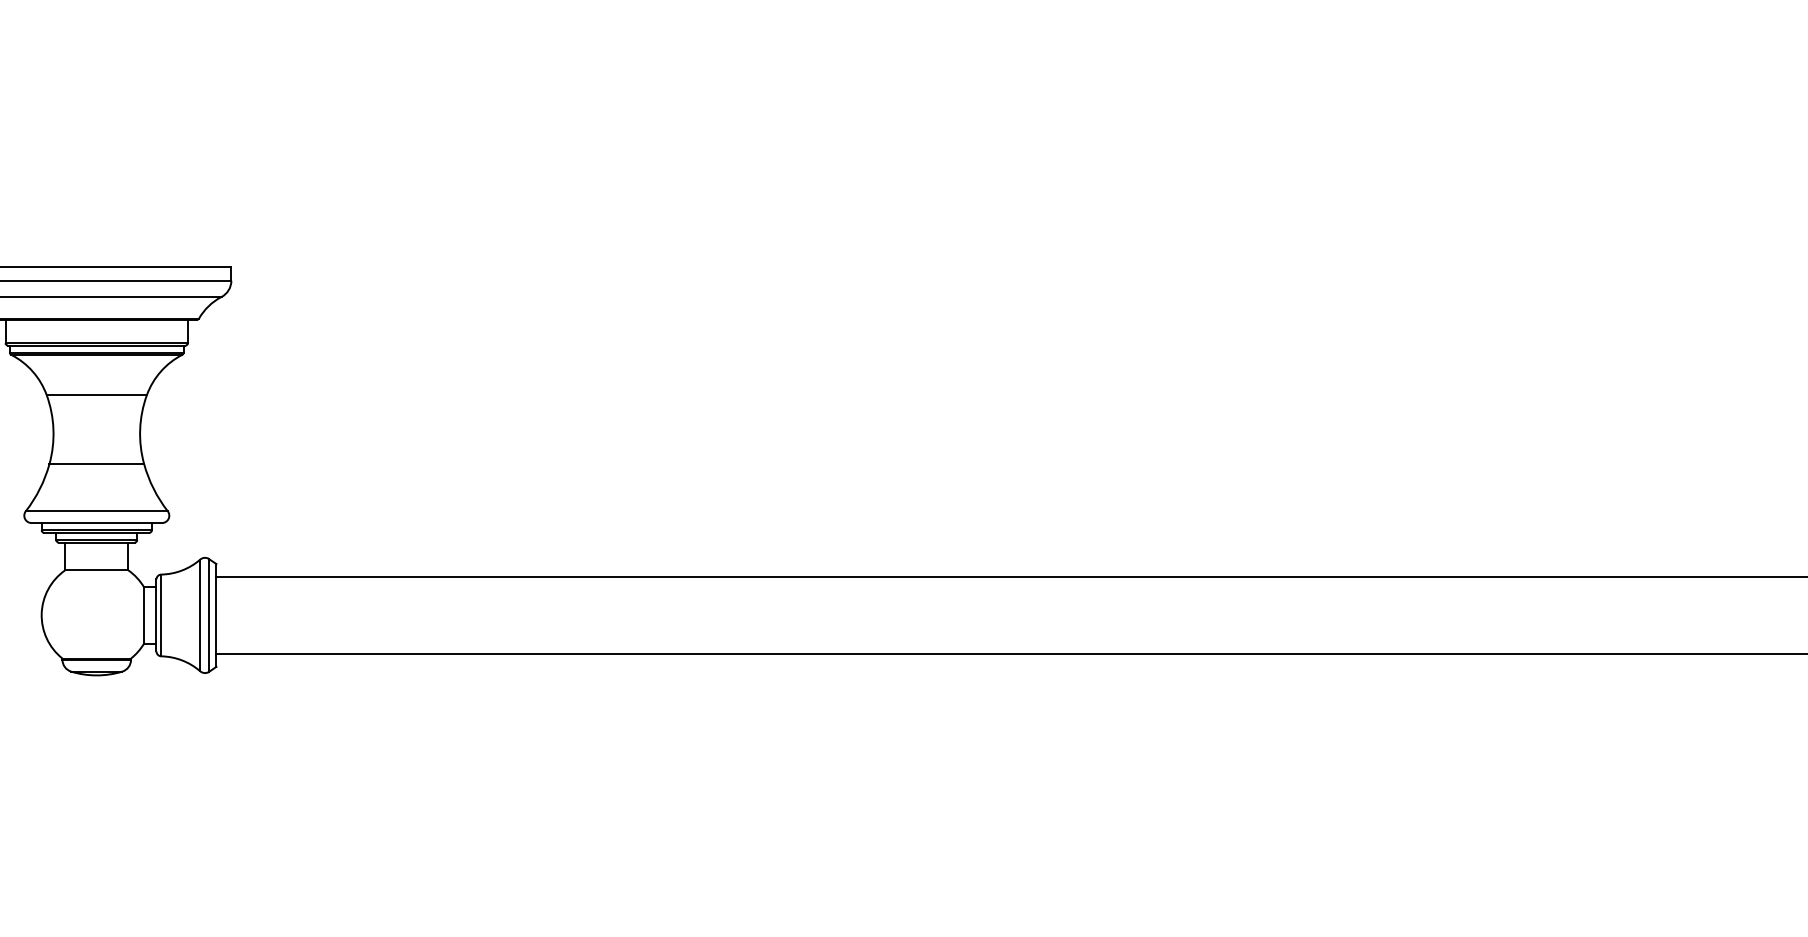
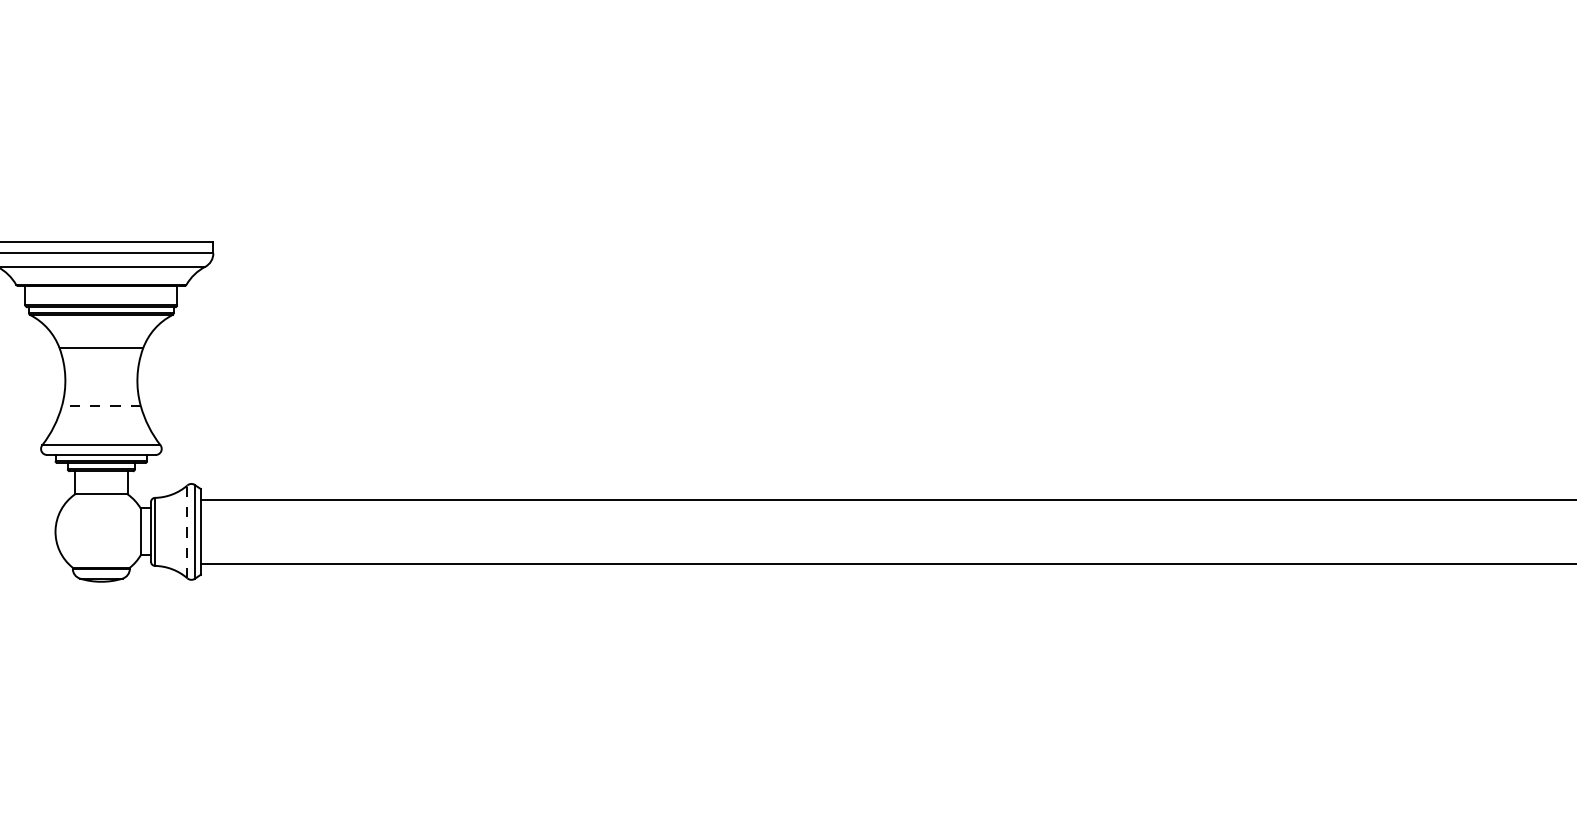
line: (95, 464) -> (100, 406), solid -> dashed
line: (200, 614) -> (187, 531), solid -> dashed

